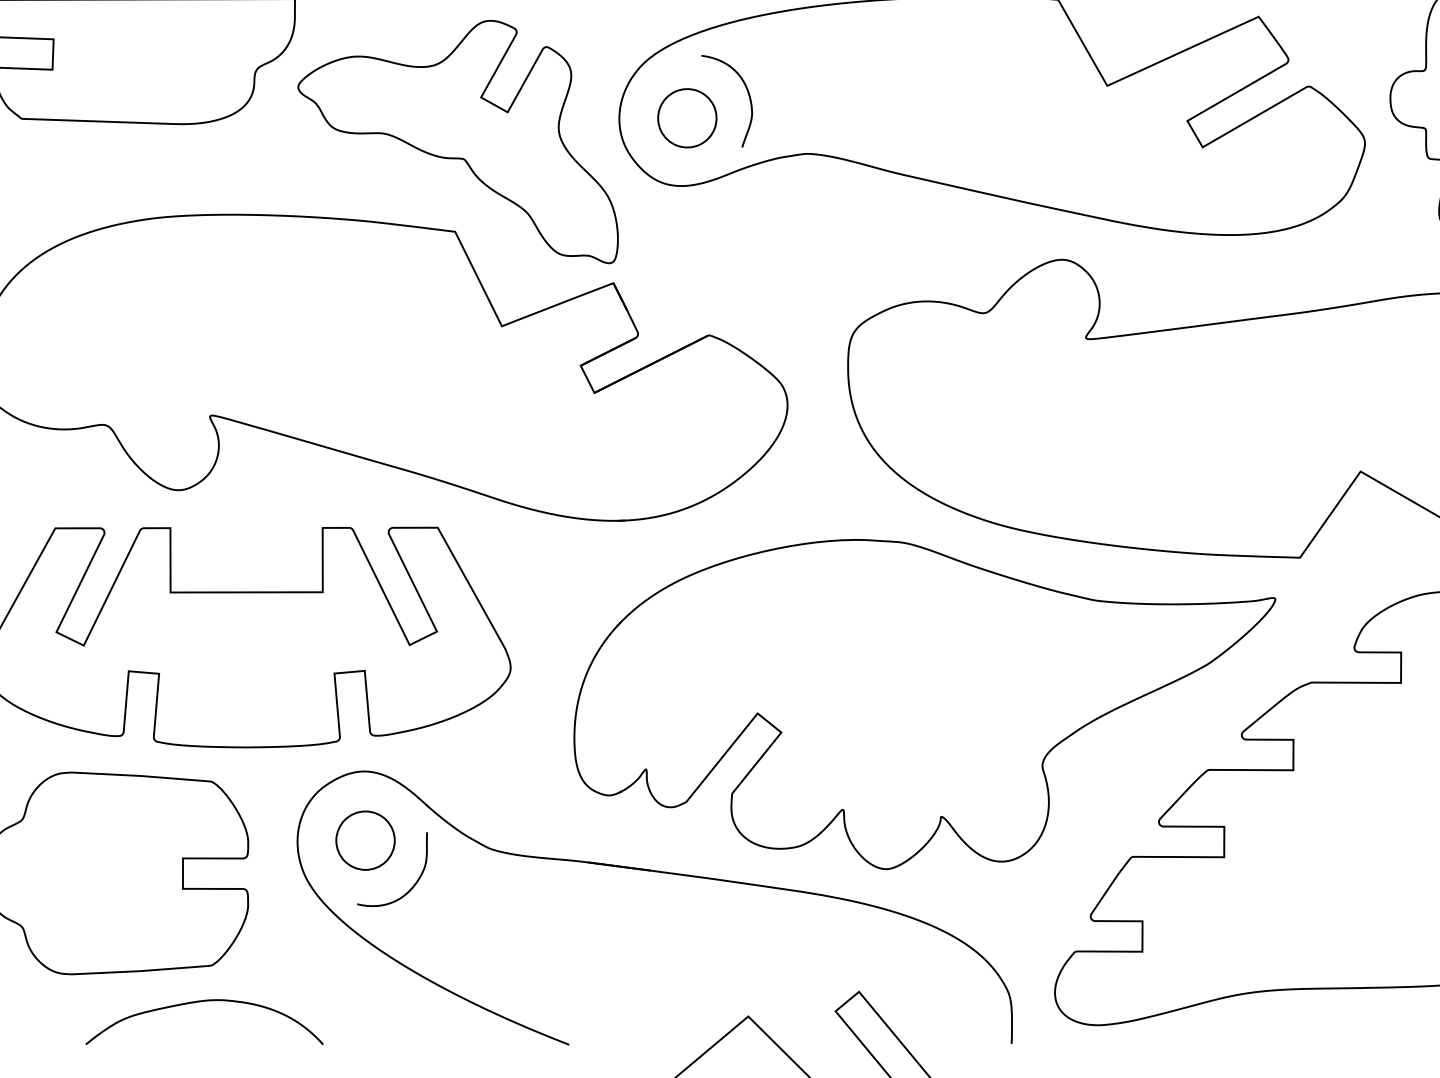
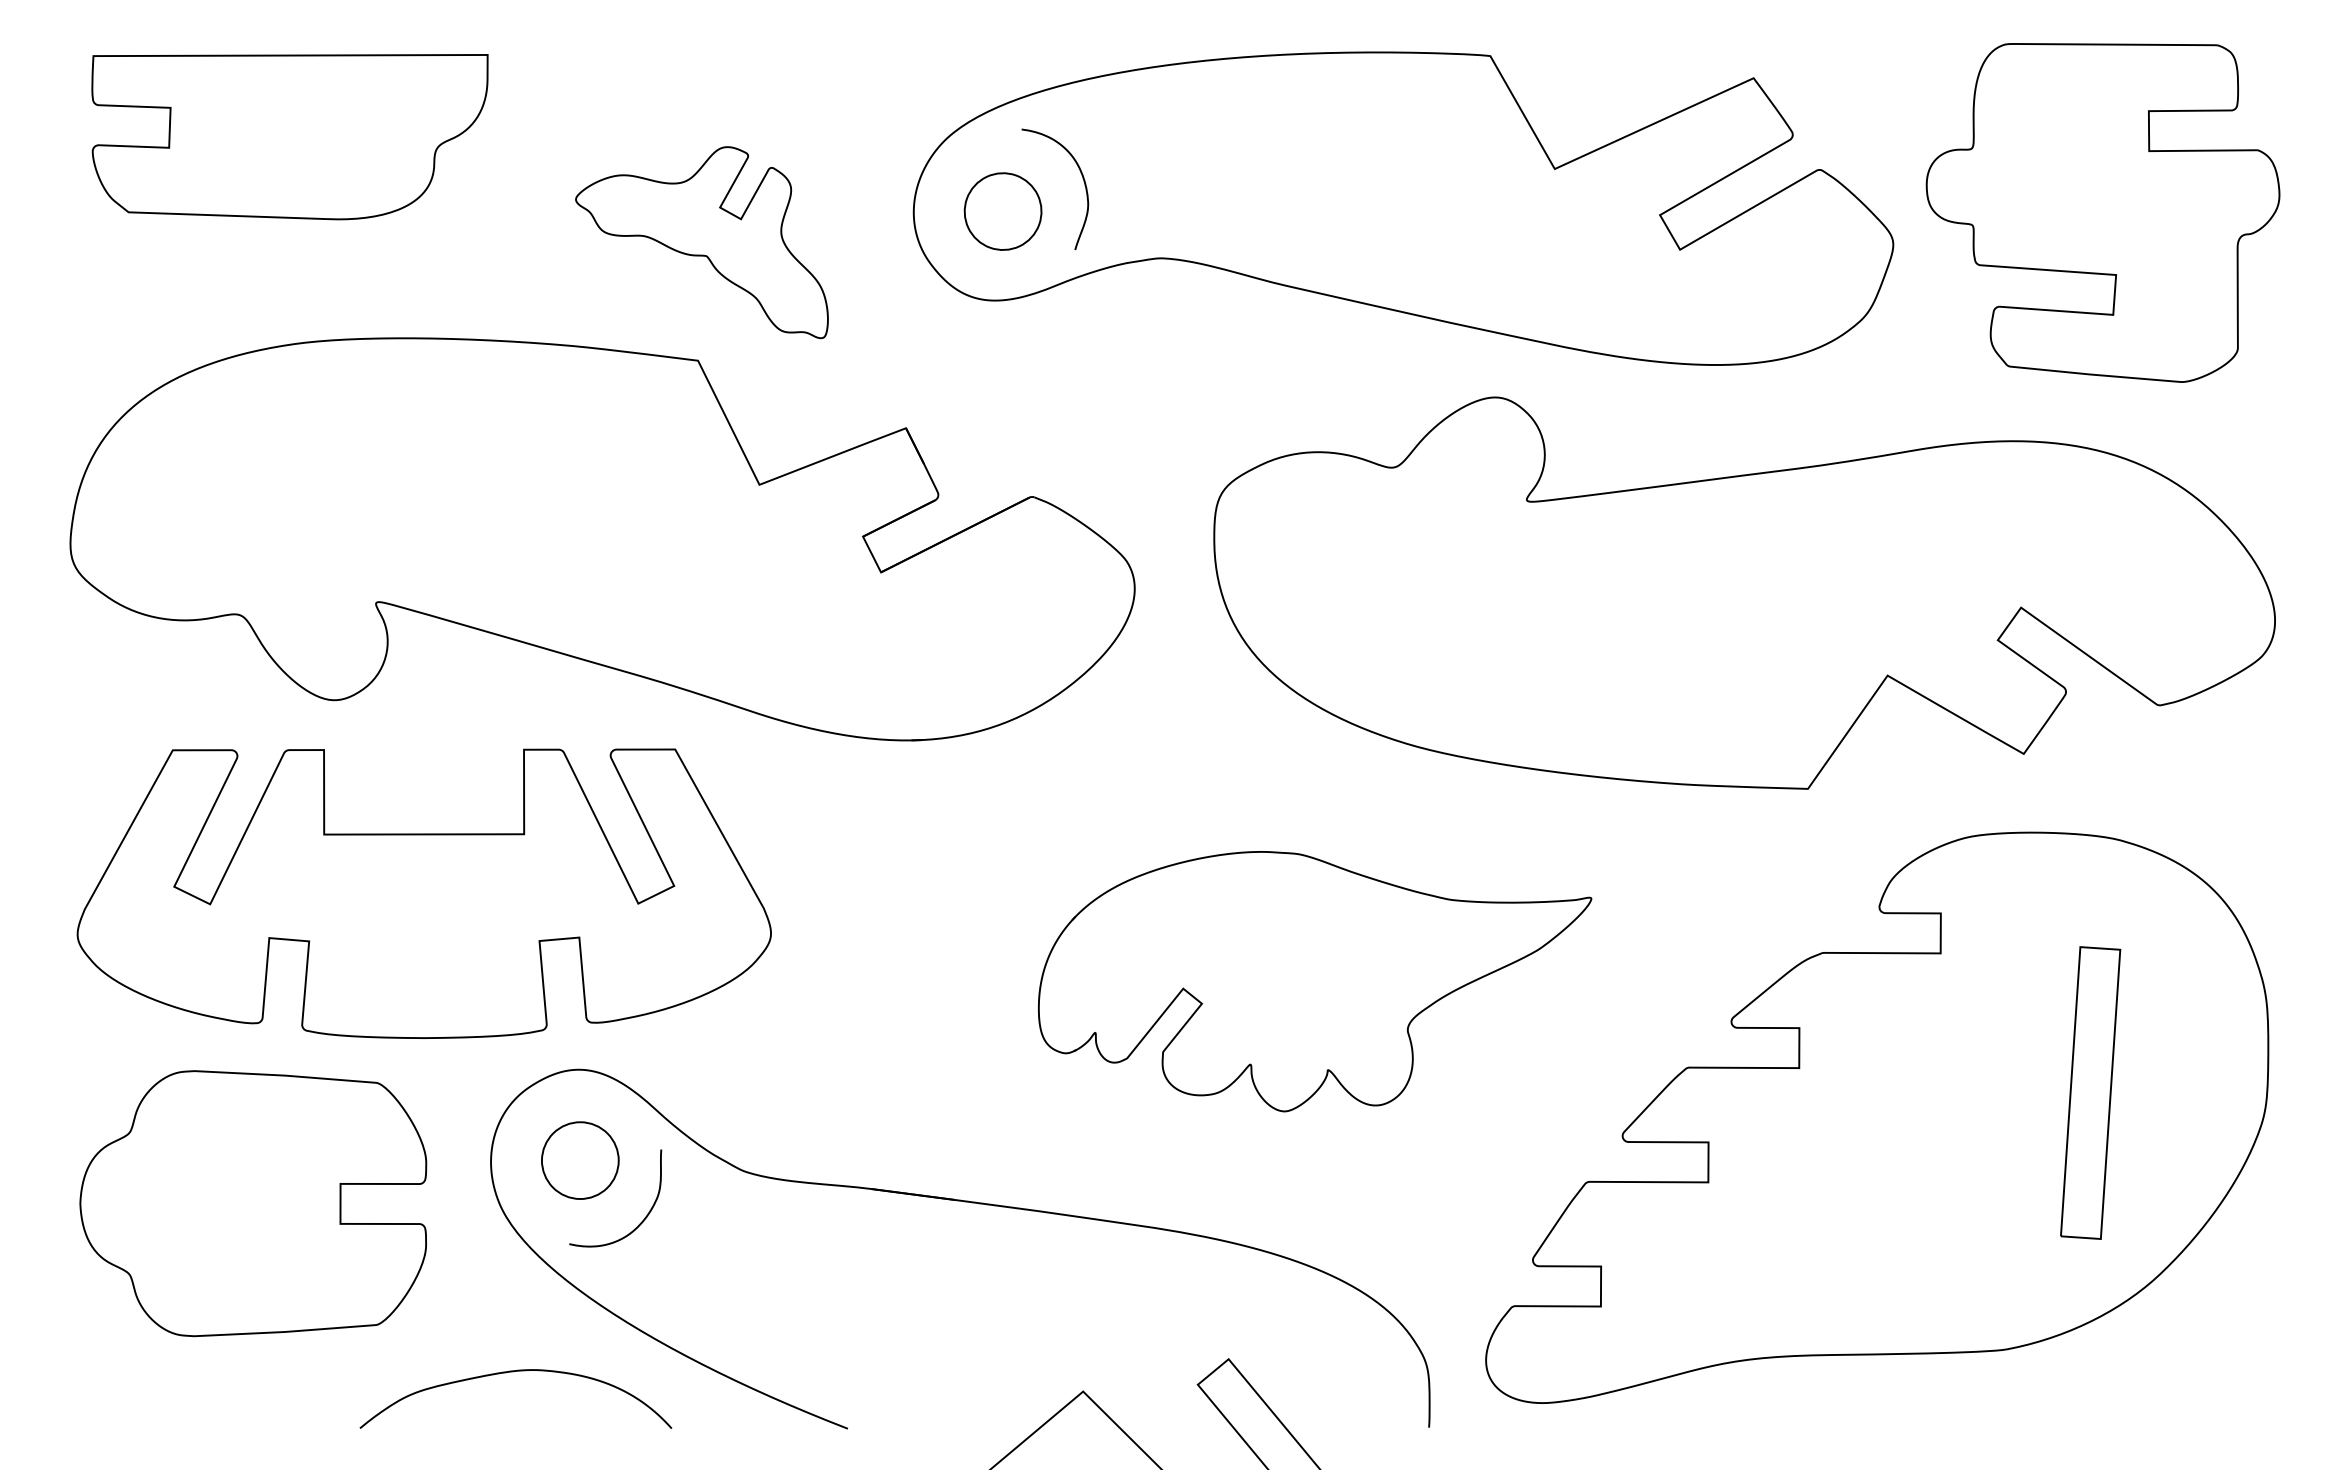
part: (457, 141) -> (701, 242), size x0.6
part: (924, 704) -> (1314, 981), size x0.6
curve: (202, 1001) -> (513, 1372), moved

